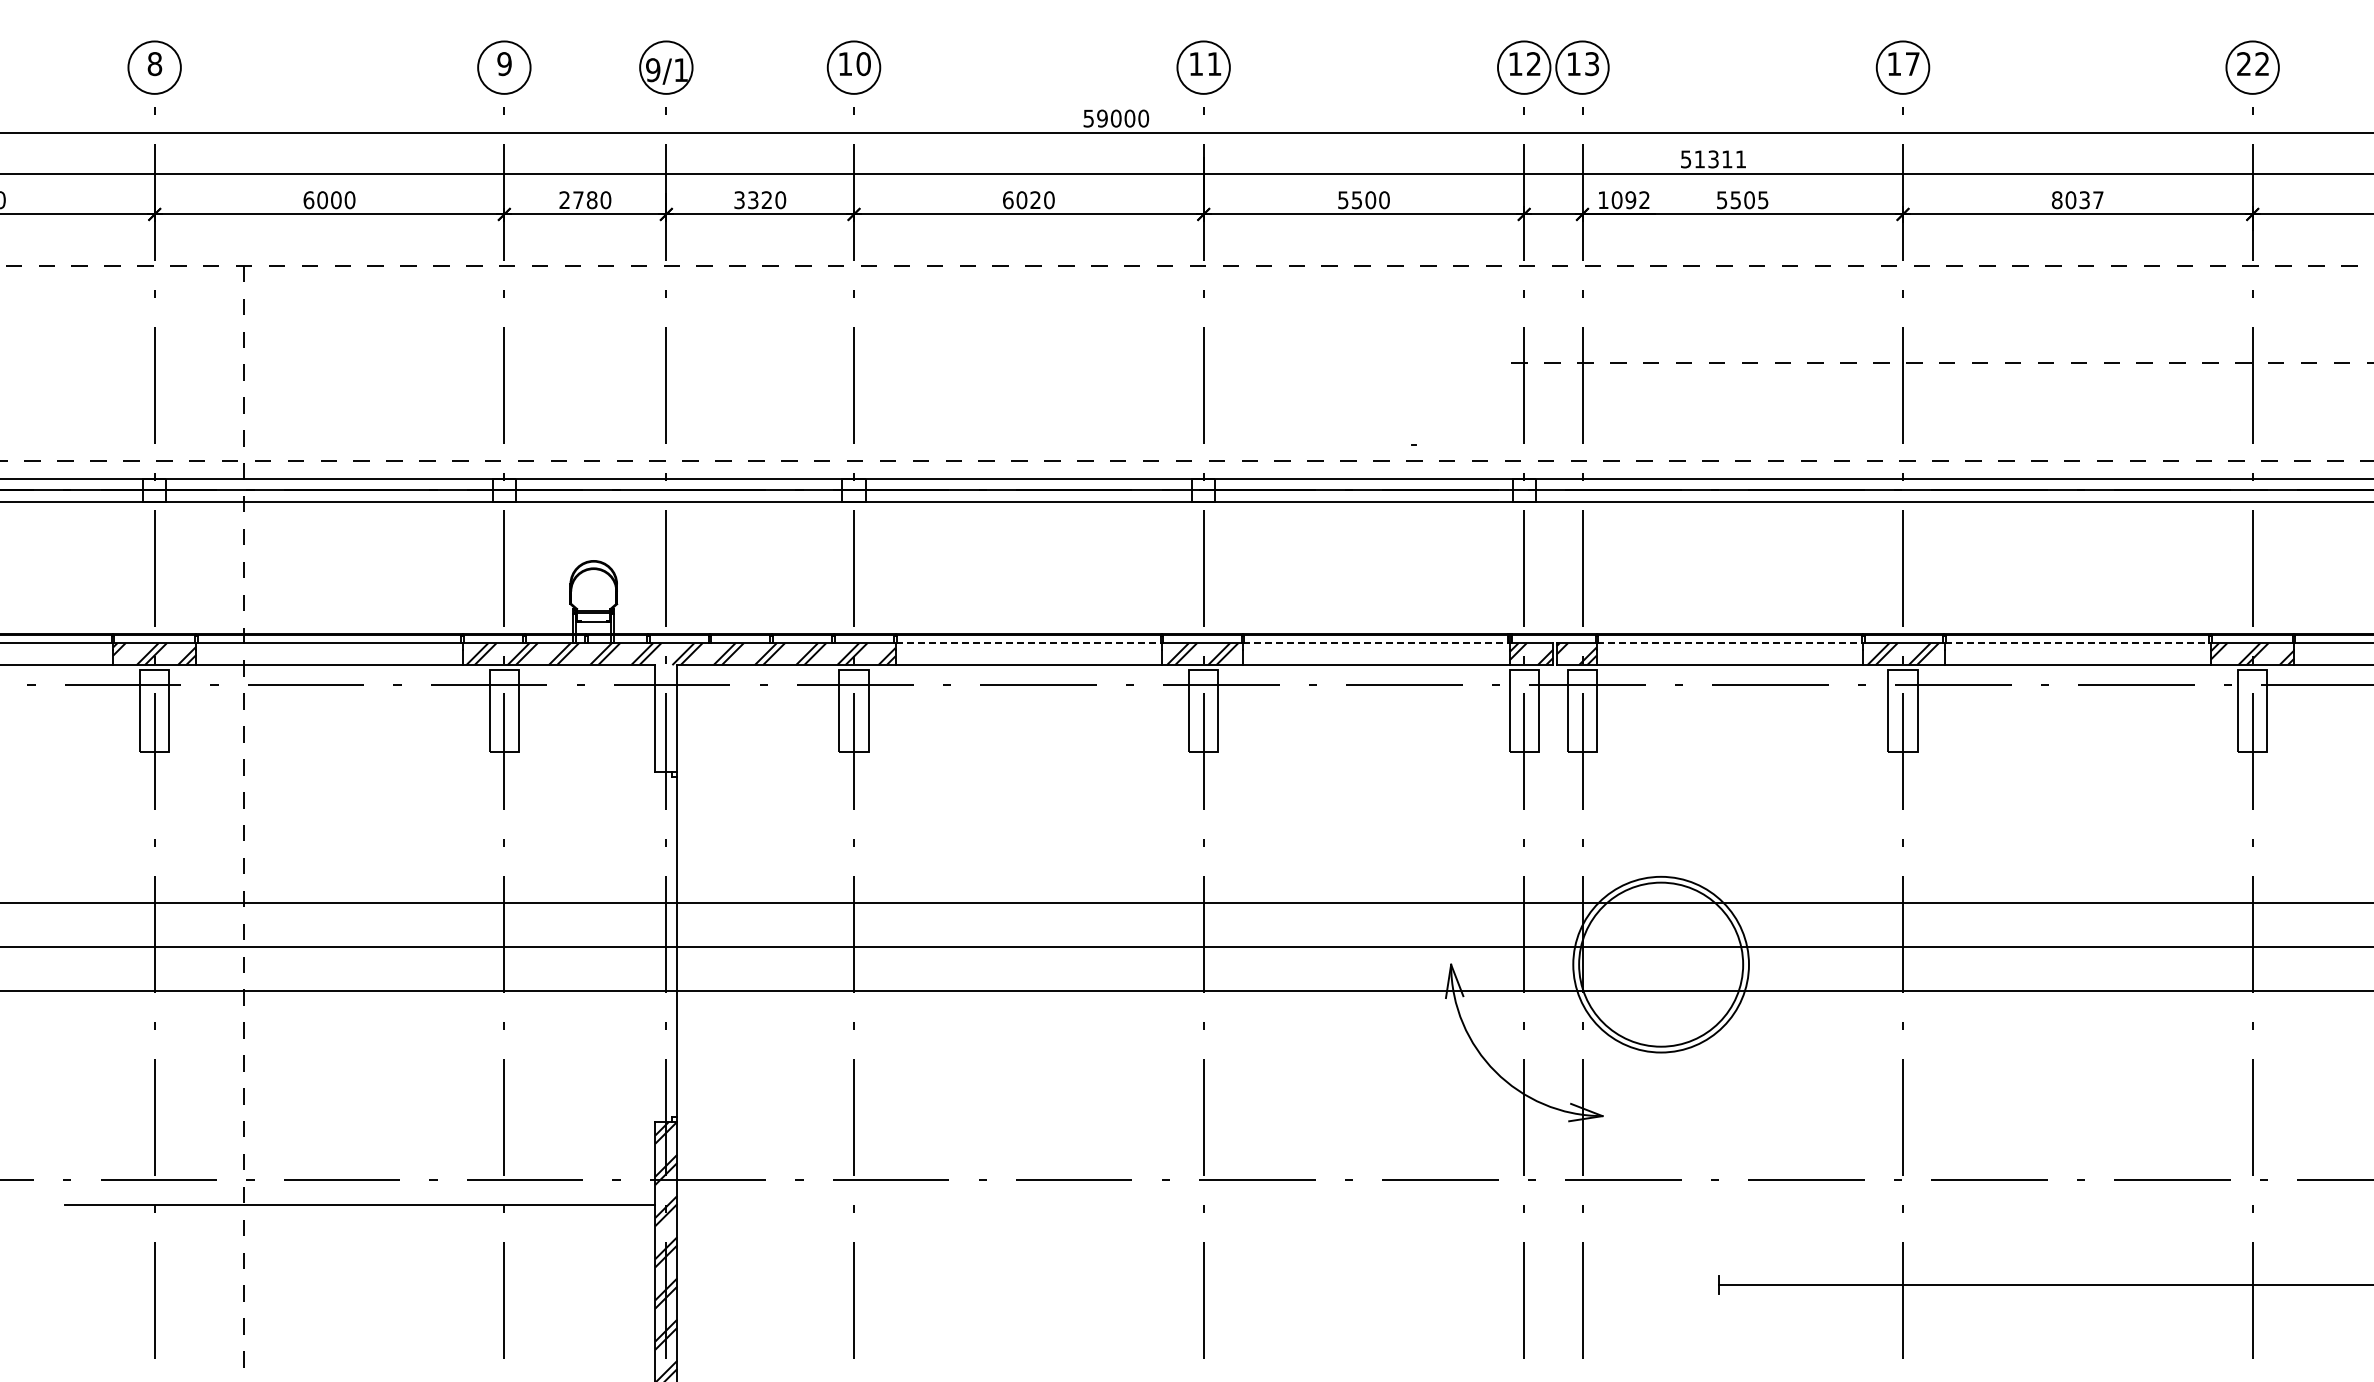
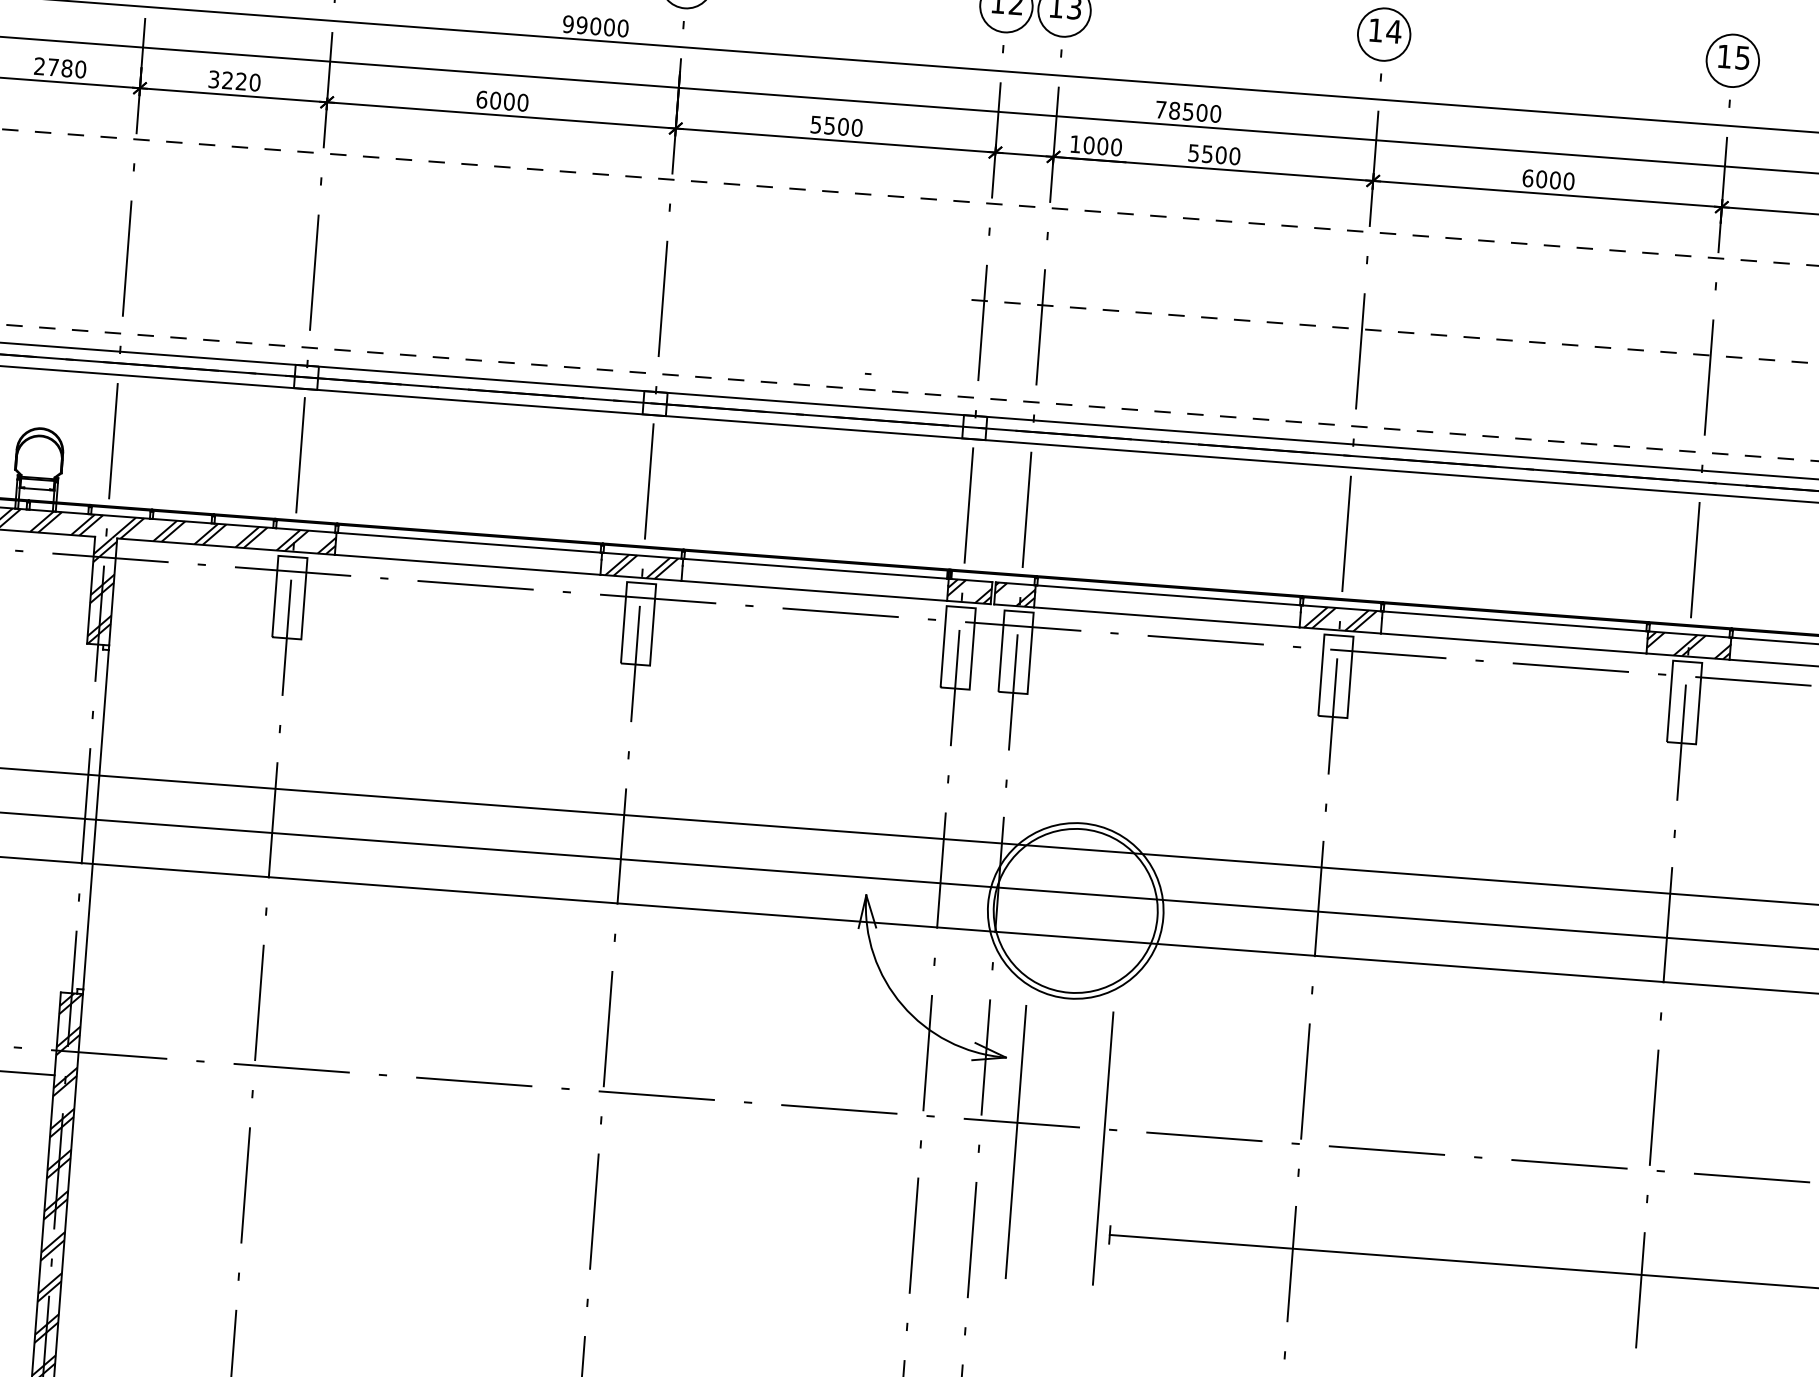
text: (1912, 63) -> (1393, 31), 17 -> 14
text: (2252, 64) -> (1732, 57), 22 -> 15
text: (1088, 118) -> (568, 24), 59000 -> 99000
text: (1713, 159) -> (1188, 111), 51311 -> 78500
text: (753, 200) -> (227, 80), 3320 -> 3220
text: (1035, 200) -> (509, 102), 6020 -> 6000
text: (1637, 200) -> (1109, 147), 1092 -> 1000
text: (1763, 200) -> (1235, 156), 5505 -> 5500
text: (2077, 200) -> (1548, 180), 8037 -> 6000
line: (1029, 642) -> (470, 542), dashed -> solid
line: (1376, 642) -> (816, 568), dashed -> solid
line: (1730, 642) -> (1169, 594), dashed -> solid
line: (2078, 642) -> (1516, 620), dashed -> solid
hatch: (666, 718) -> (102, 590), added
line: (1618, 1199) -> (1015, 1141), added
line: (1706, 1199) -> (1103, 1148), added

